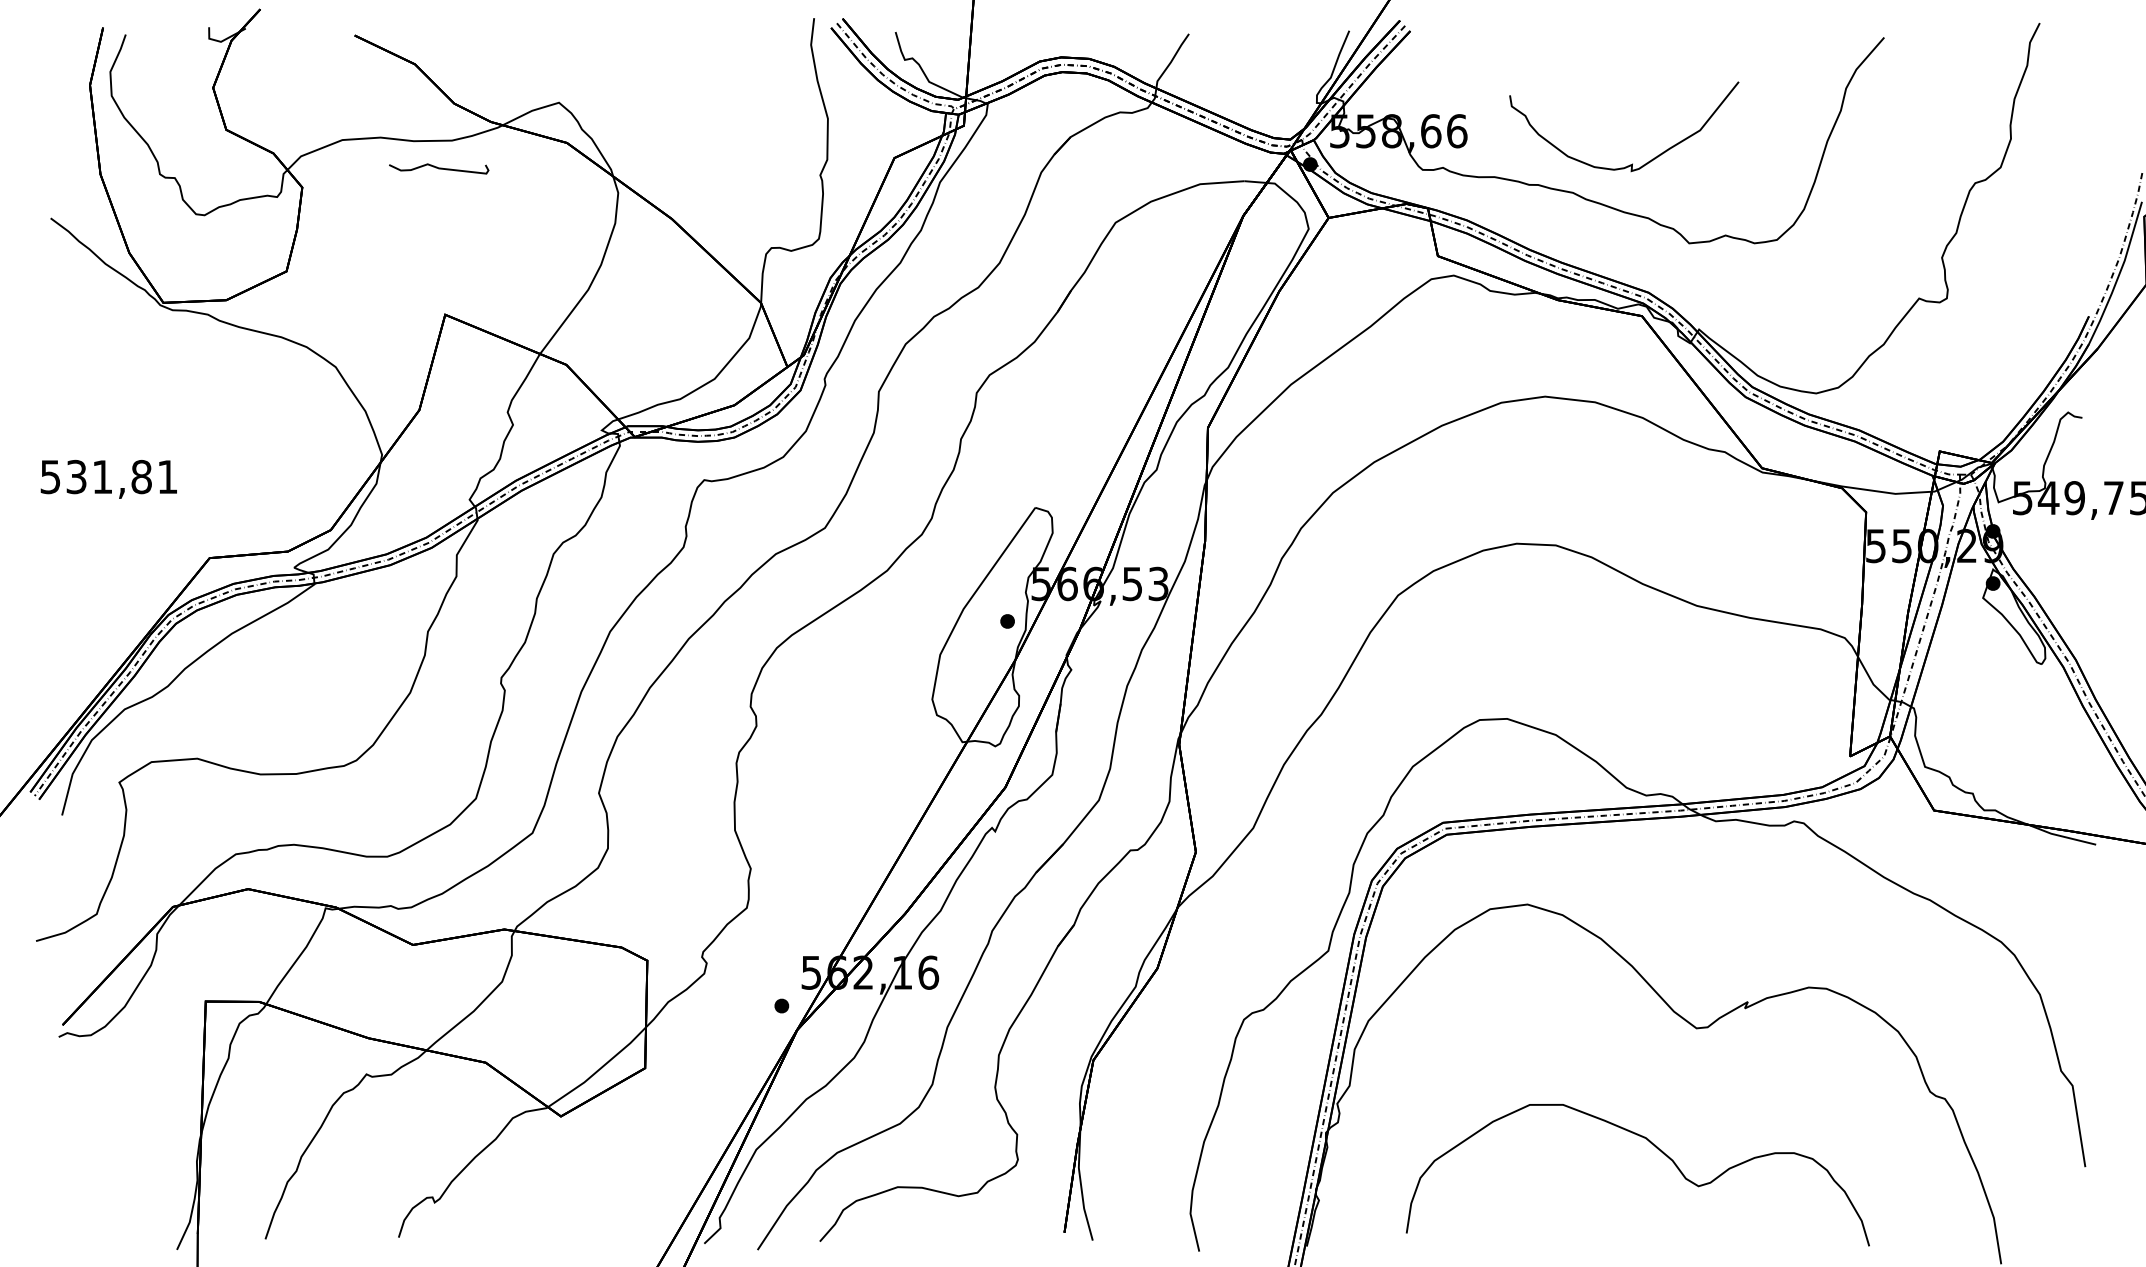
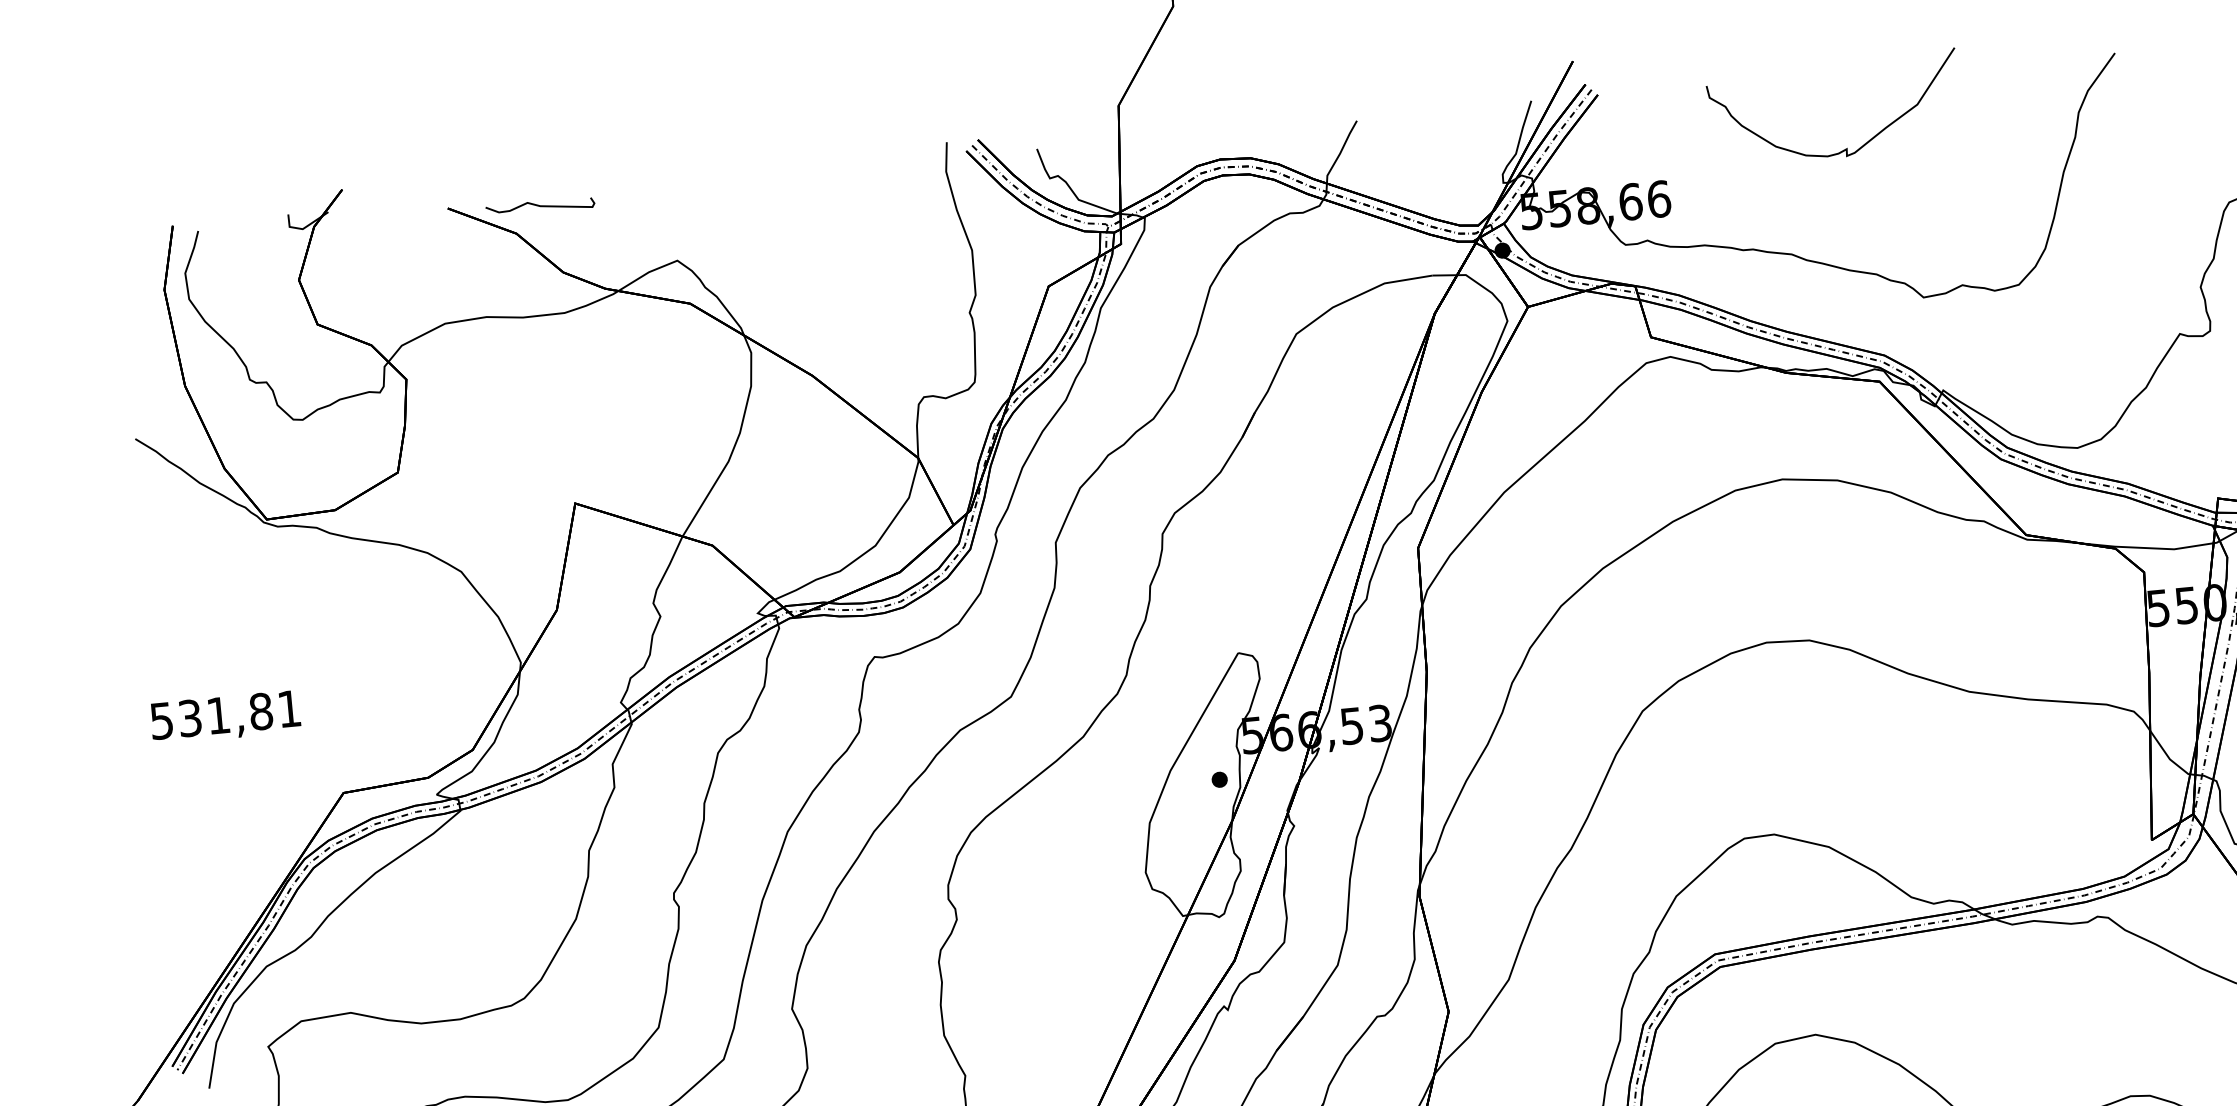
curve: (1632, 163) -> (1847, 147), moved
curve: (439, 168) -> (540, 206), moved

